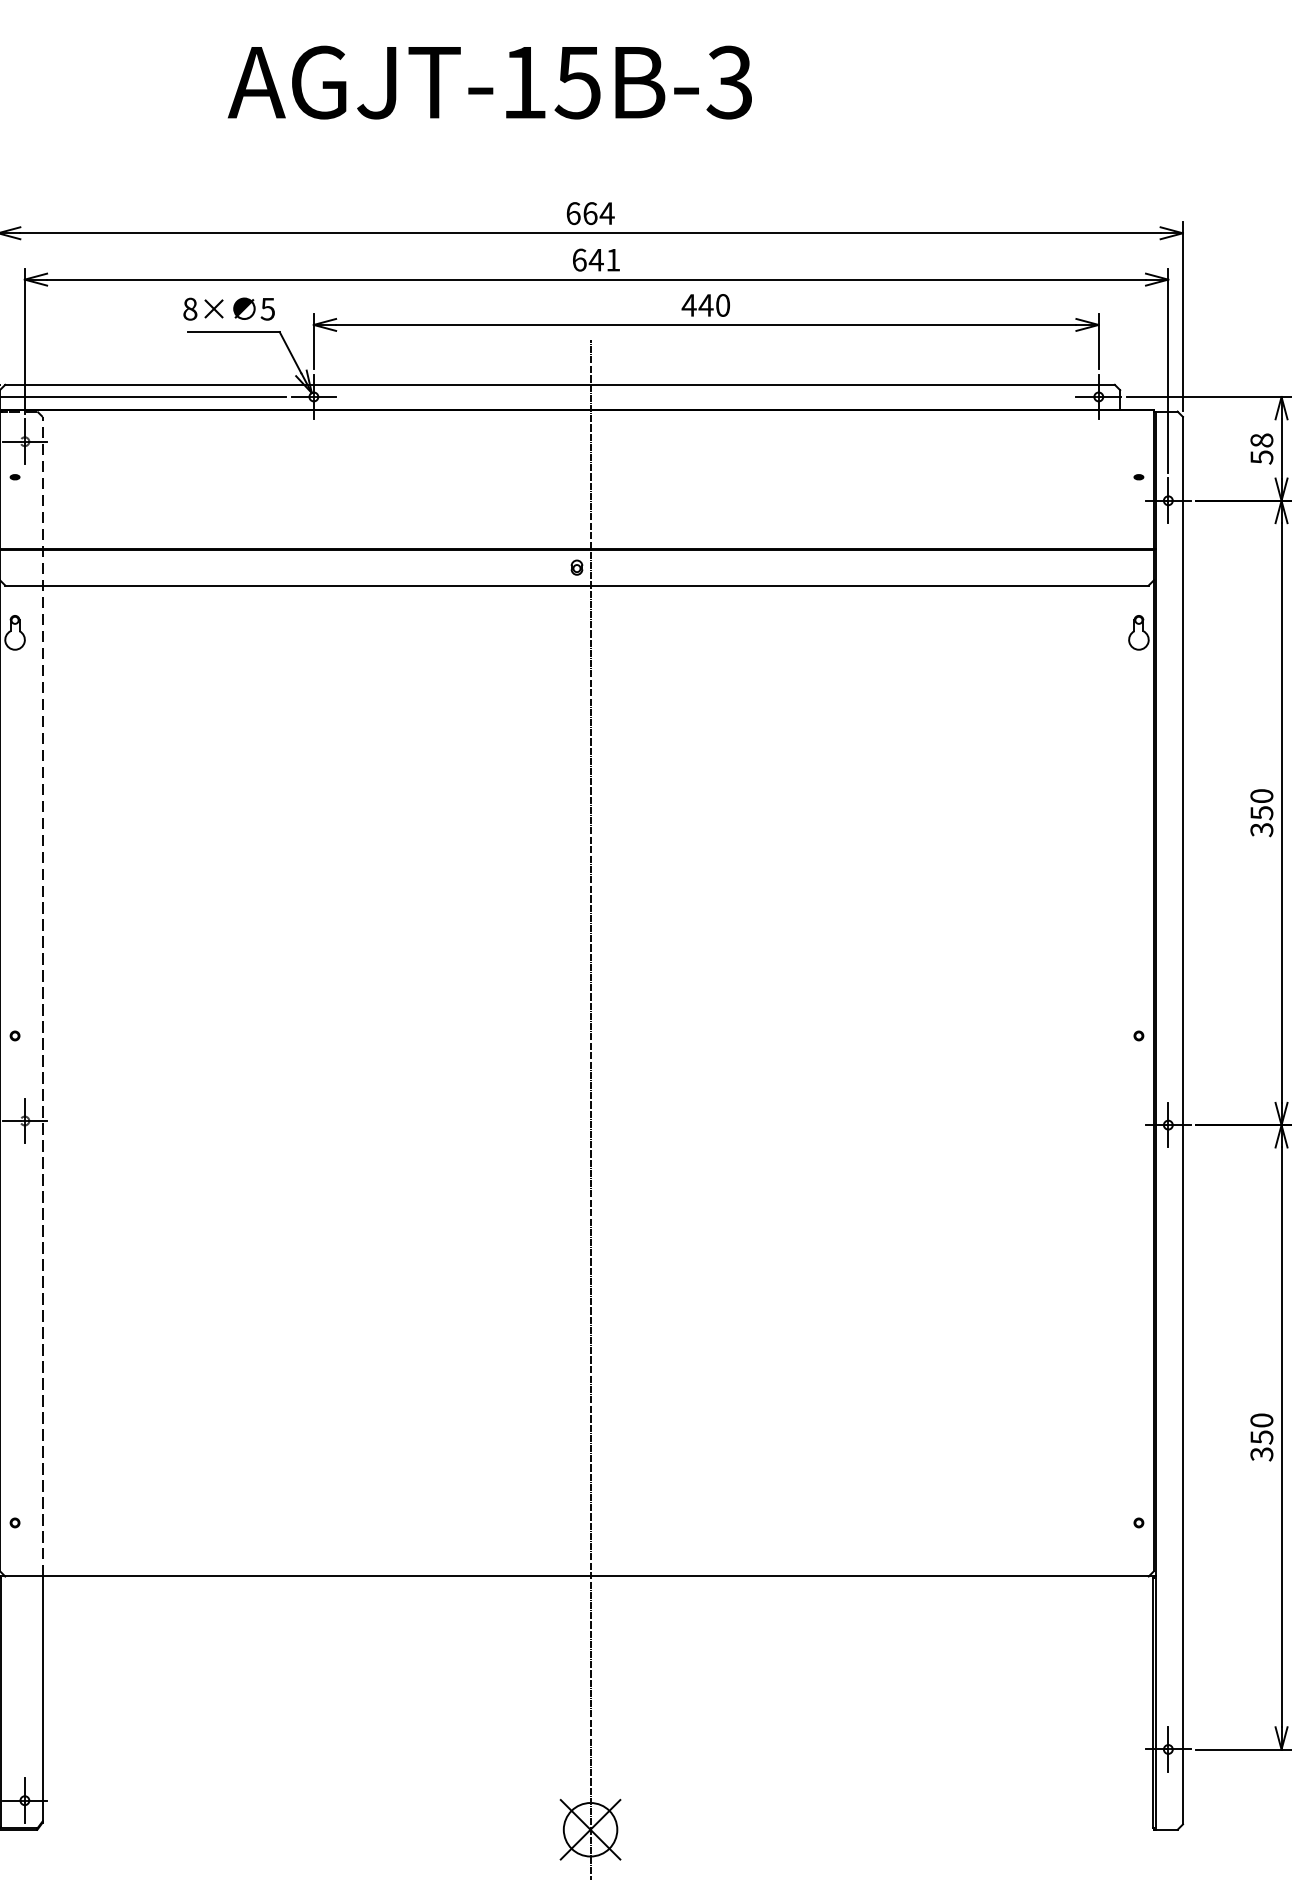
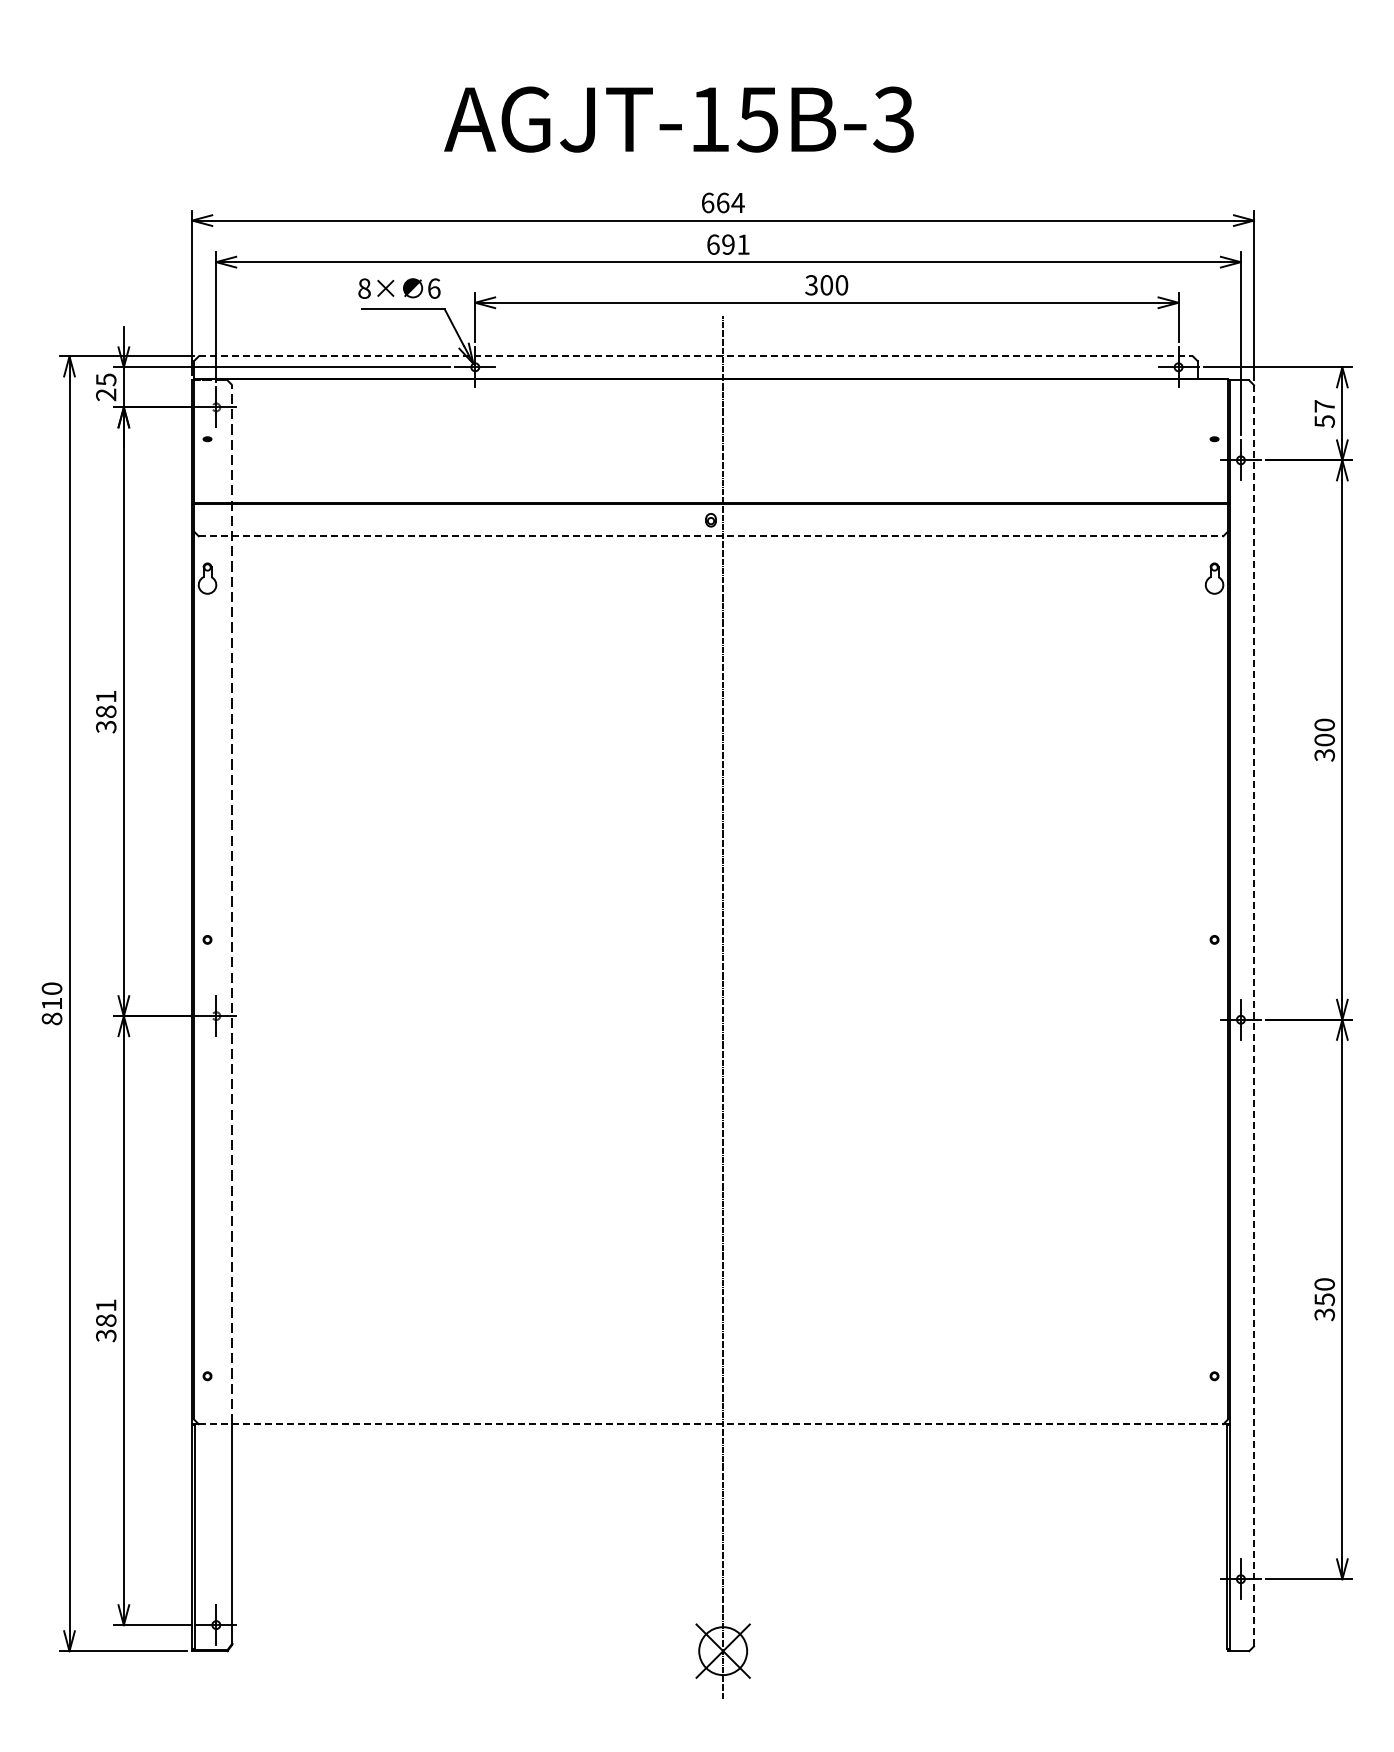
text: (489, 82) -> (678, 119), moved
text: (596, 259) -> (728, 244), 641 -> 691
text: (696, 305) -> (818, 285), 440 -> 300
text: (267, 309) -> (433, 288), 5 -> 6
line: (560, 384) -> (696, 356), solid -> dashed
text: (1261, 440) -> (1324, 406), 58 -> 57
line: (577, 585) -> (711, 536), solid -> dashed
text: (1261, 812) -> (1324, 739), 350 -> 300
line: (1183, 1120) -> (1254, 1015), solid -> dashed
line: (577, 1576) -> (711, 1424), solid -> dashed

